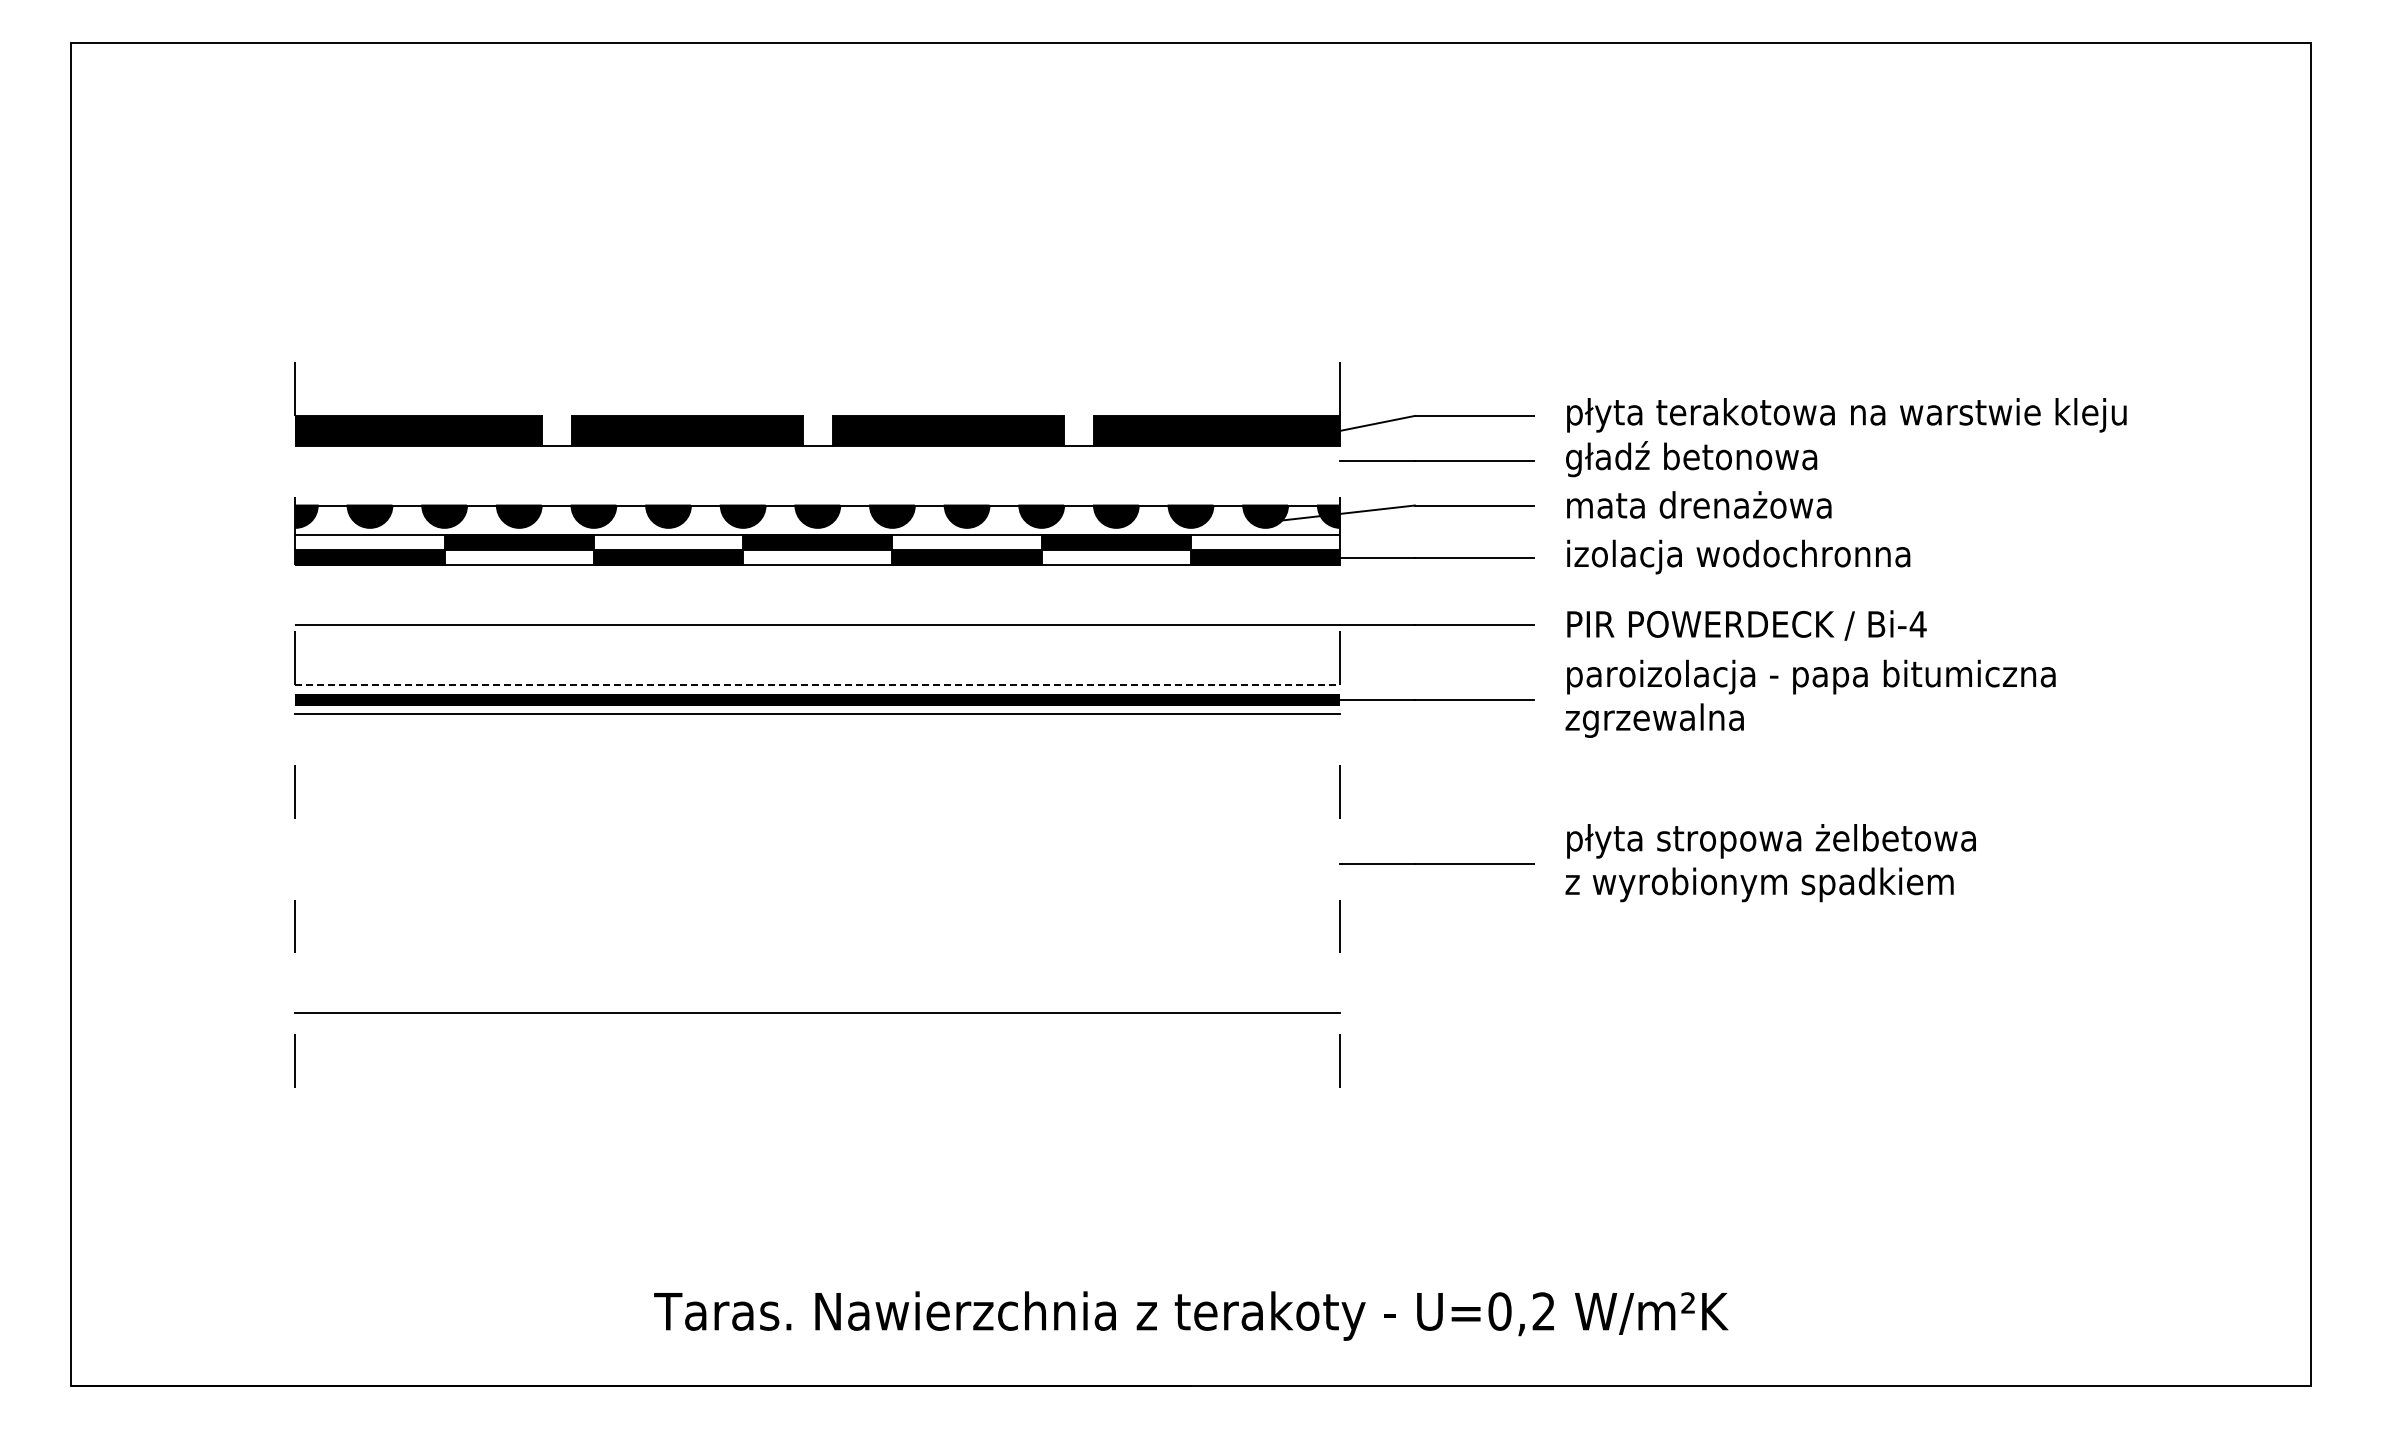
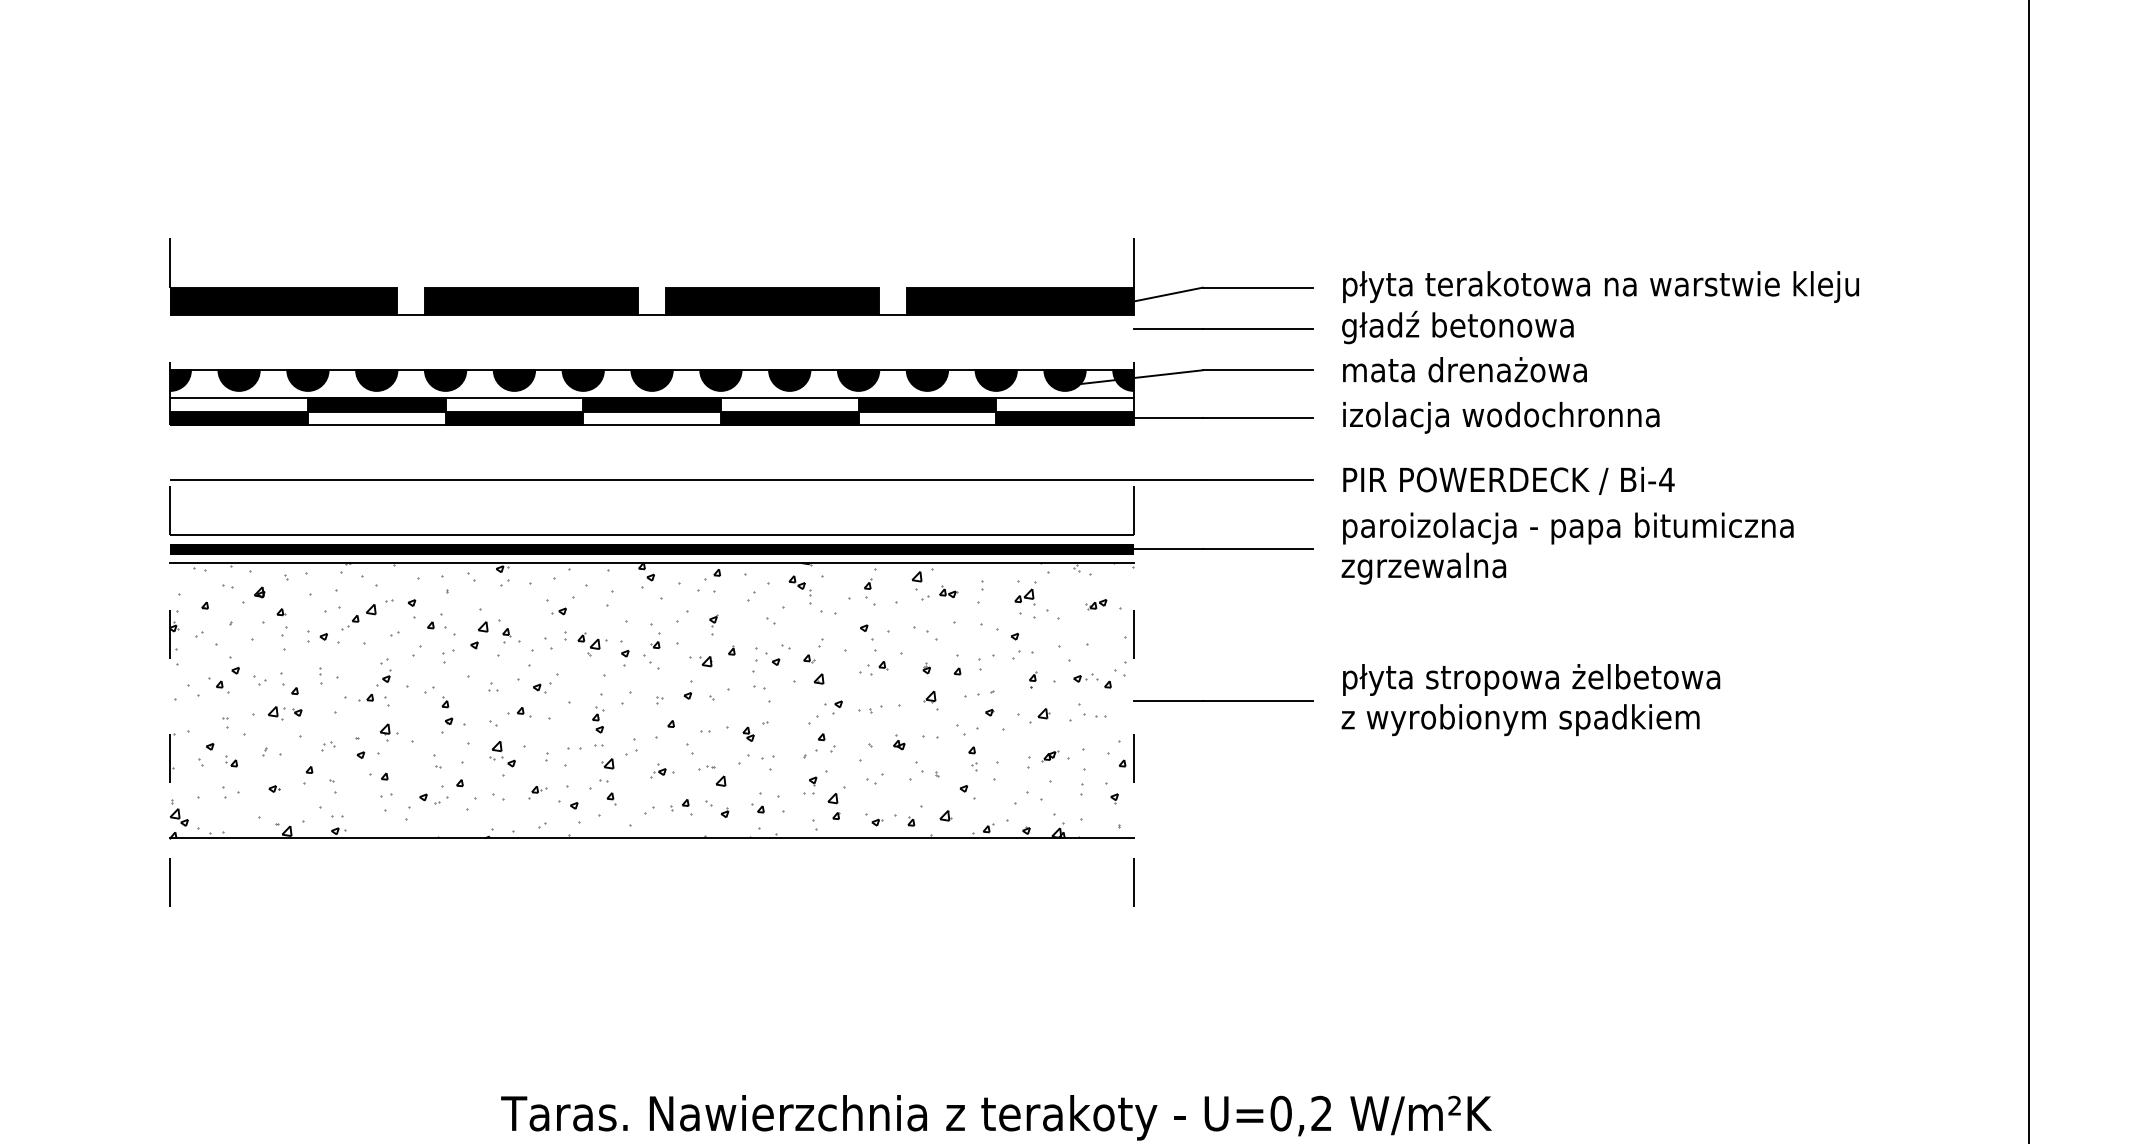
line: (818, 684) -> (652, 535), dashed -> solid
hatch: (817, 863) -> (651, 700), added

